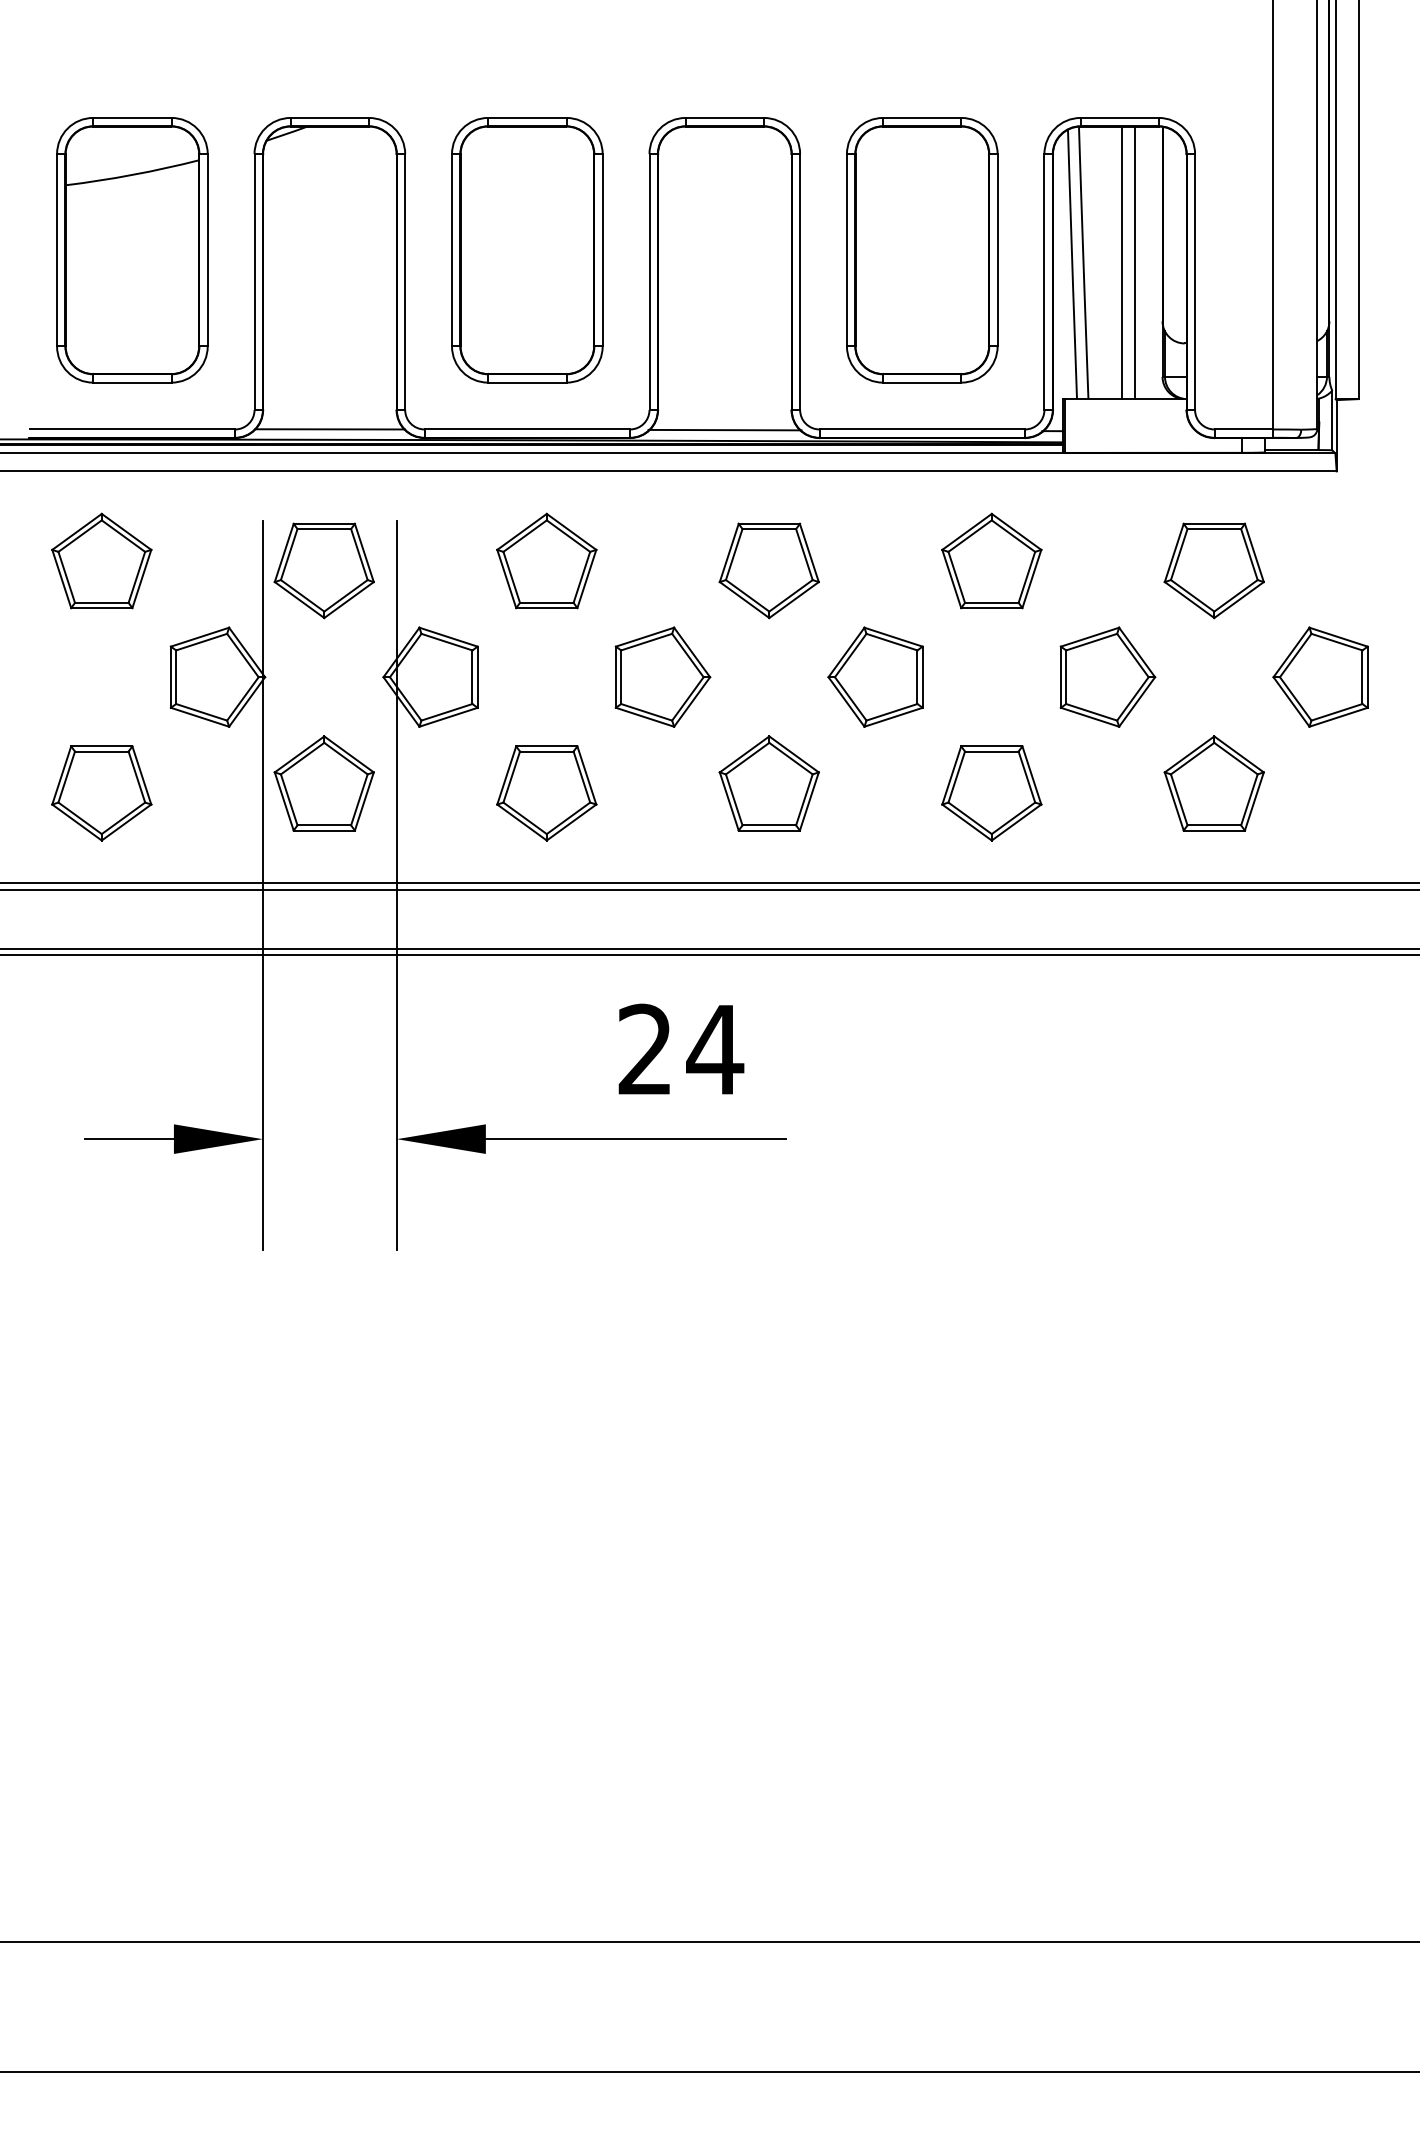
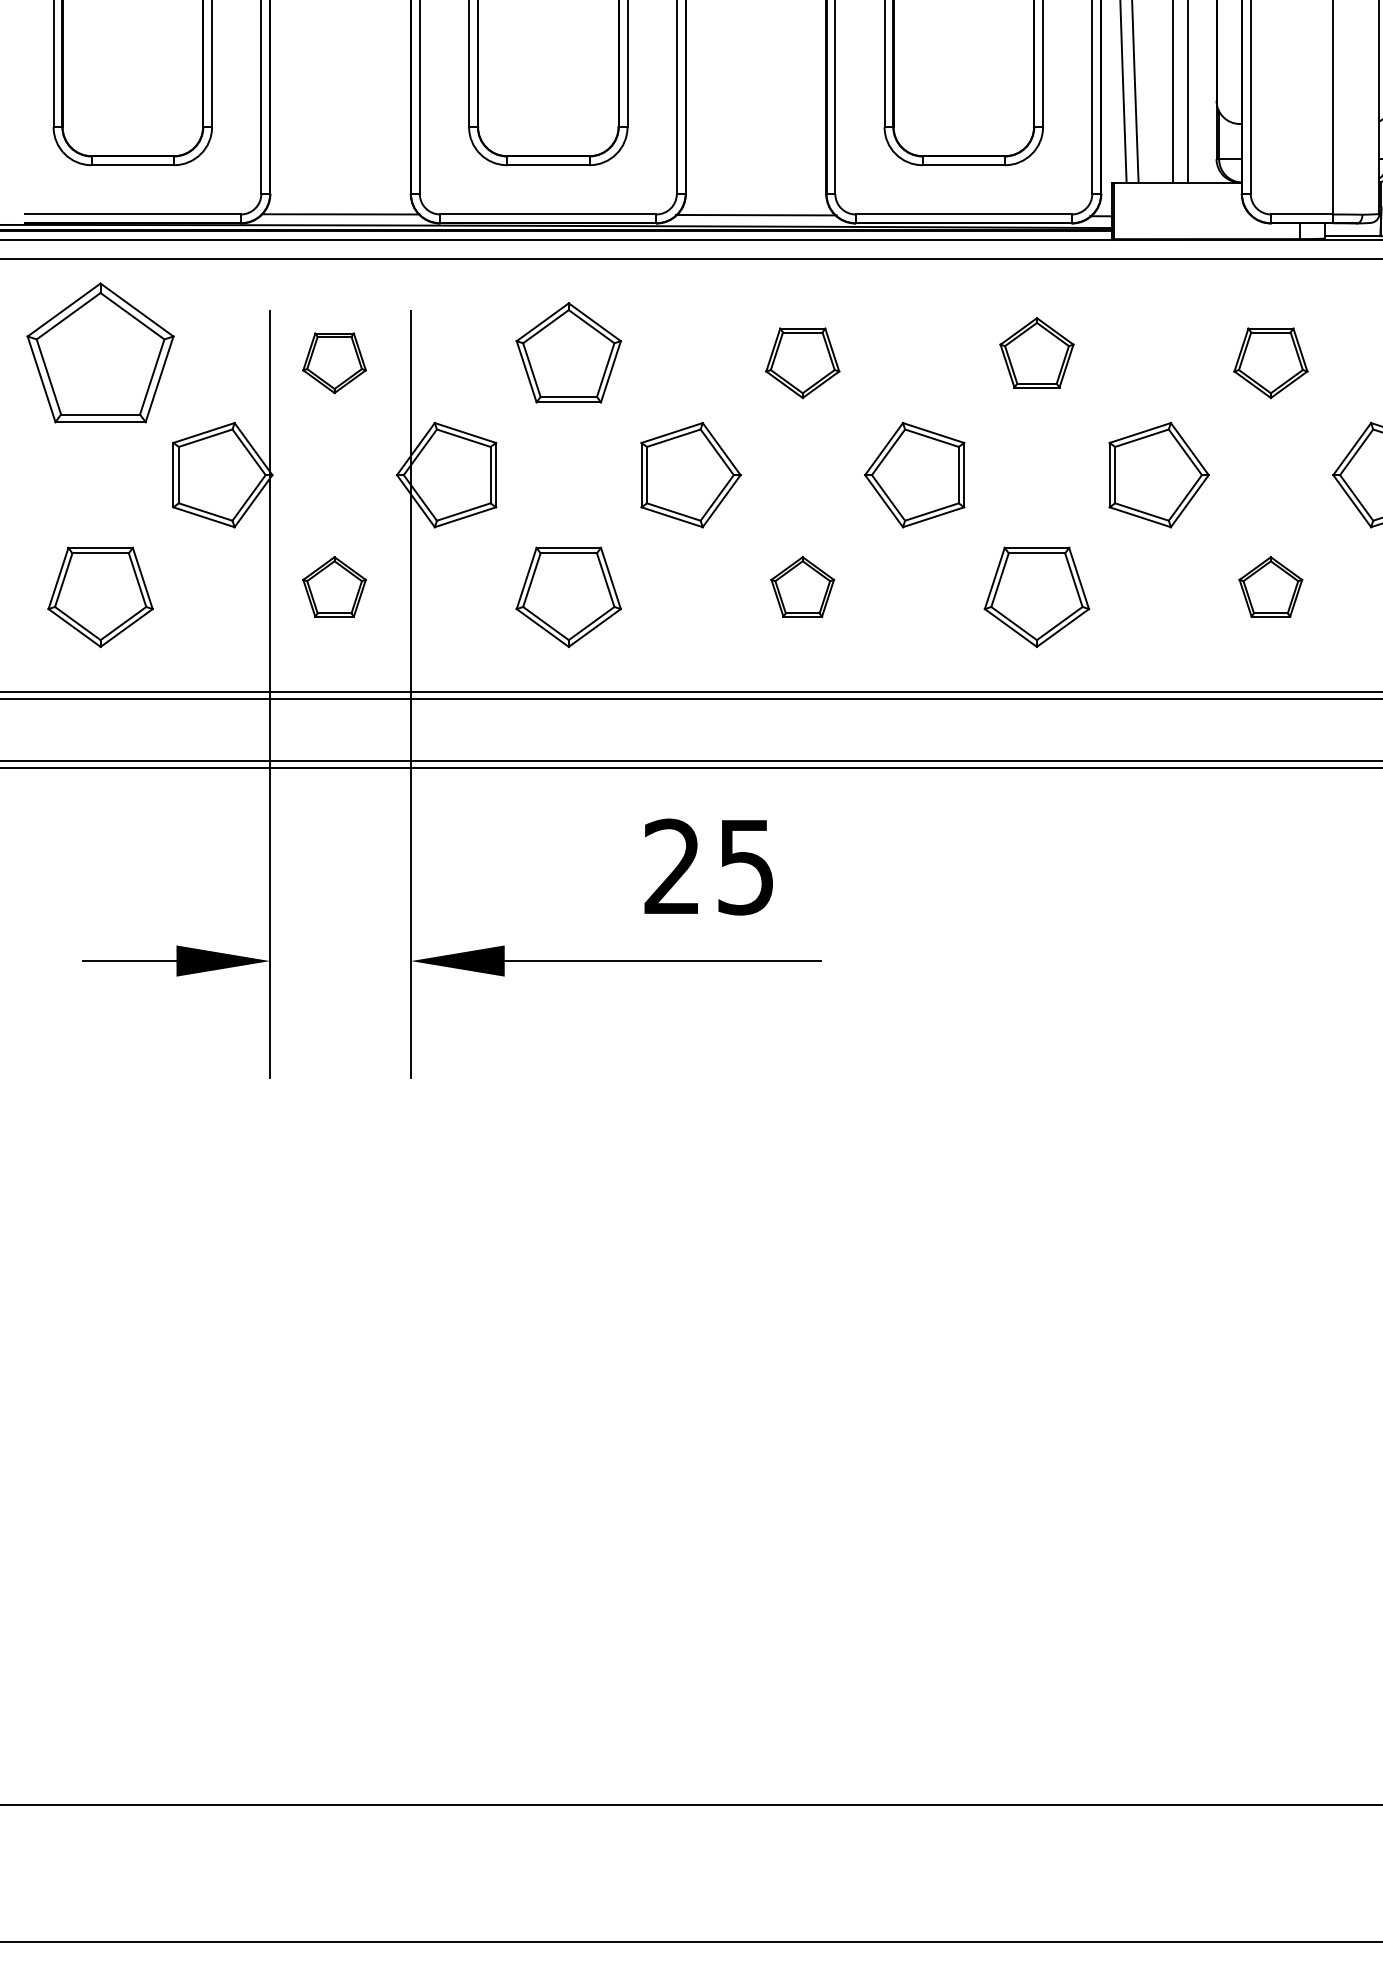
part: (101, 560) -> (100, 352), size x1.4
part: (991, 560) -> (1036, 352), size x0.7
part: (323, 570) -> (333, 362), size x0.6
part: (768, 570) -> (802, 362), size x0.7
part: (1213, 570) -> (1270, 362), size x0.7
part: (323, 783) -> (333, 586), size x0.6
part: (768, 783) -> (802, 586), size x0.6
part: (1213, 783) -> (1270, 586), size x0.6
text: (715, 1050) -> (746, 867), 24 -> 25

